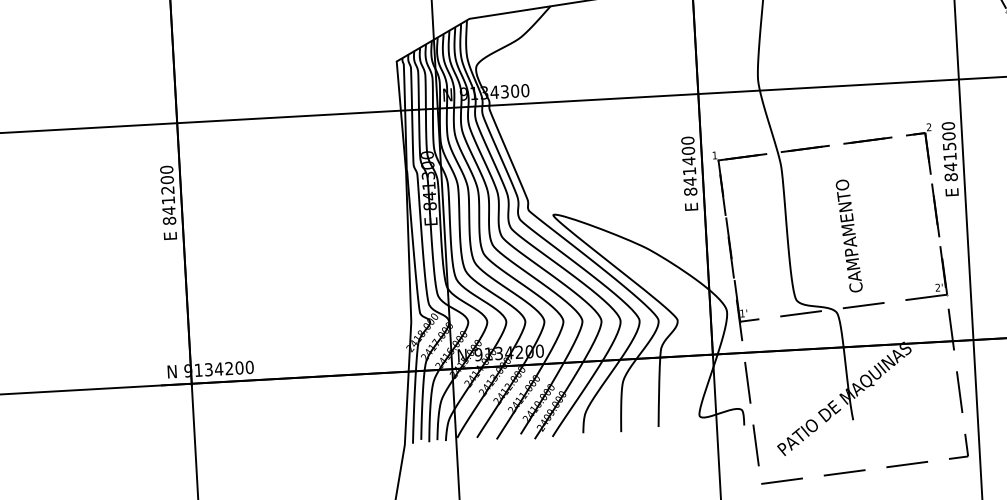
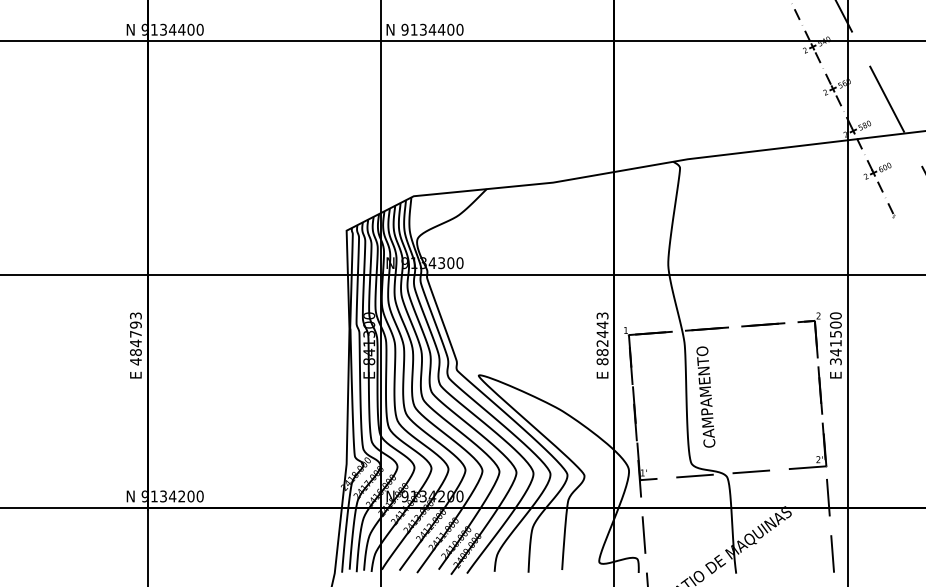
text: (688, 161) -> (602, 334), 841400 -> 882443
text: (950, 177) -> (835, 361), 841500 -> 341500
text: (167, 195) -> (135, 338), 841200 -> 484793
text: (848, 235) -> (705, 396), moved

